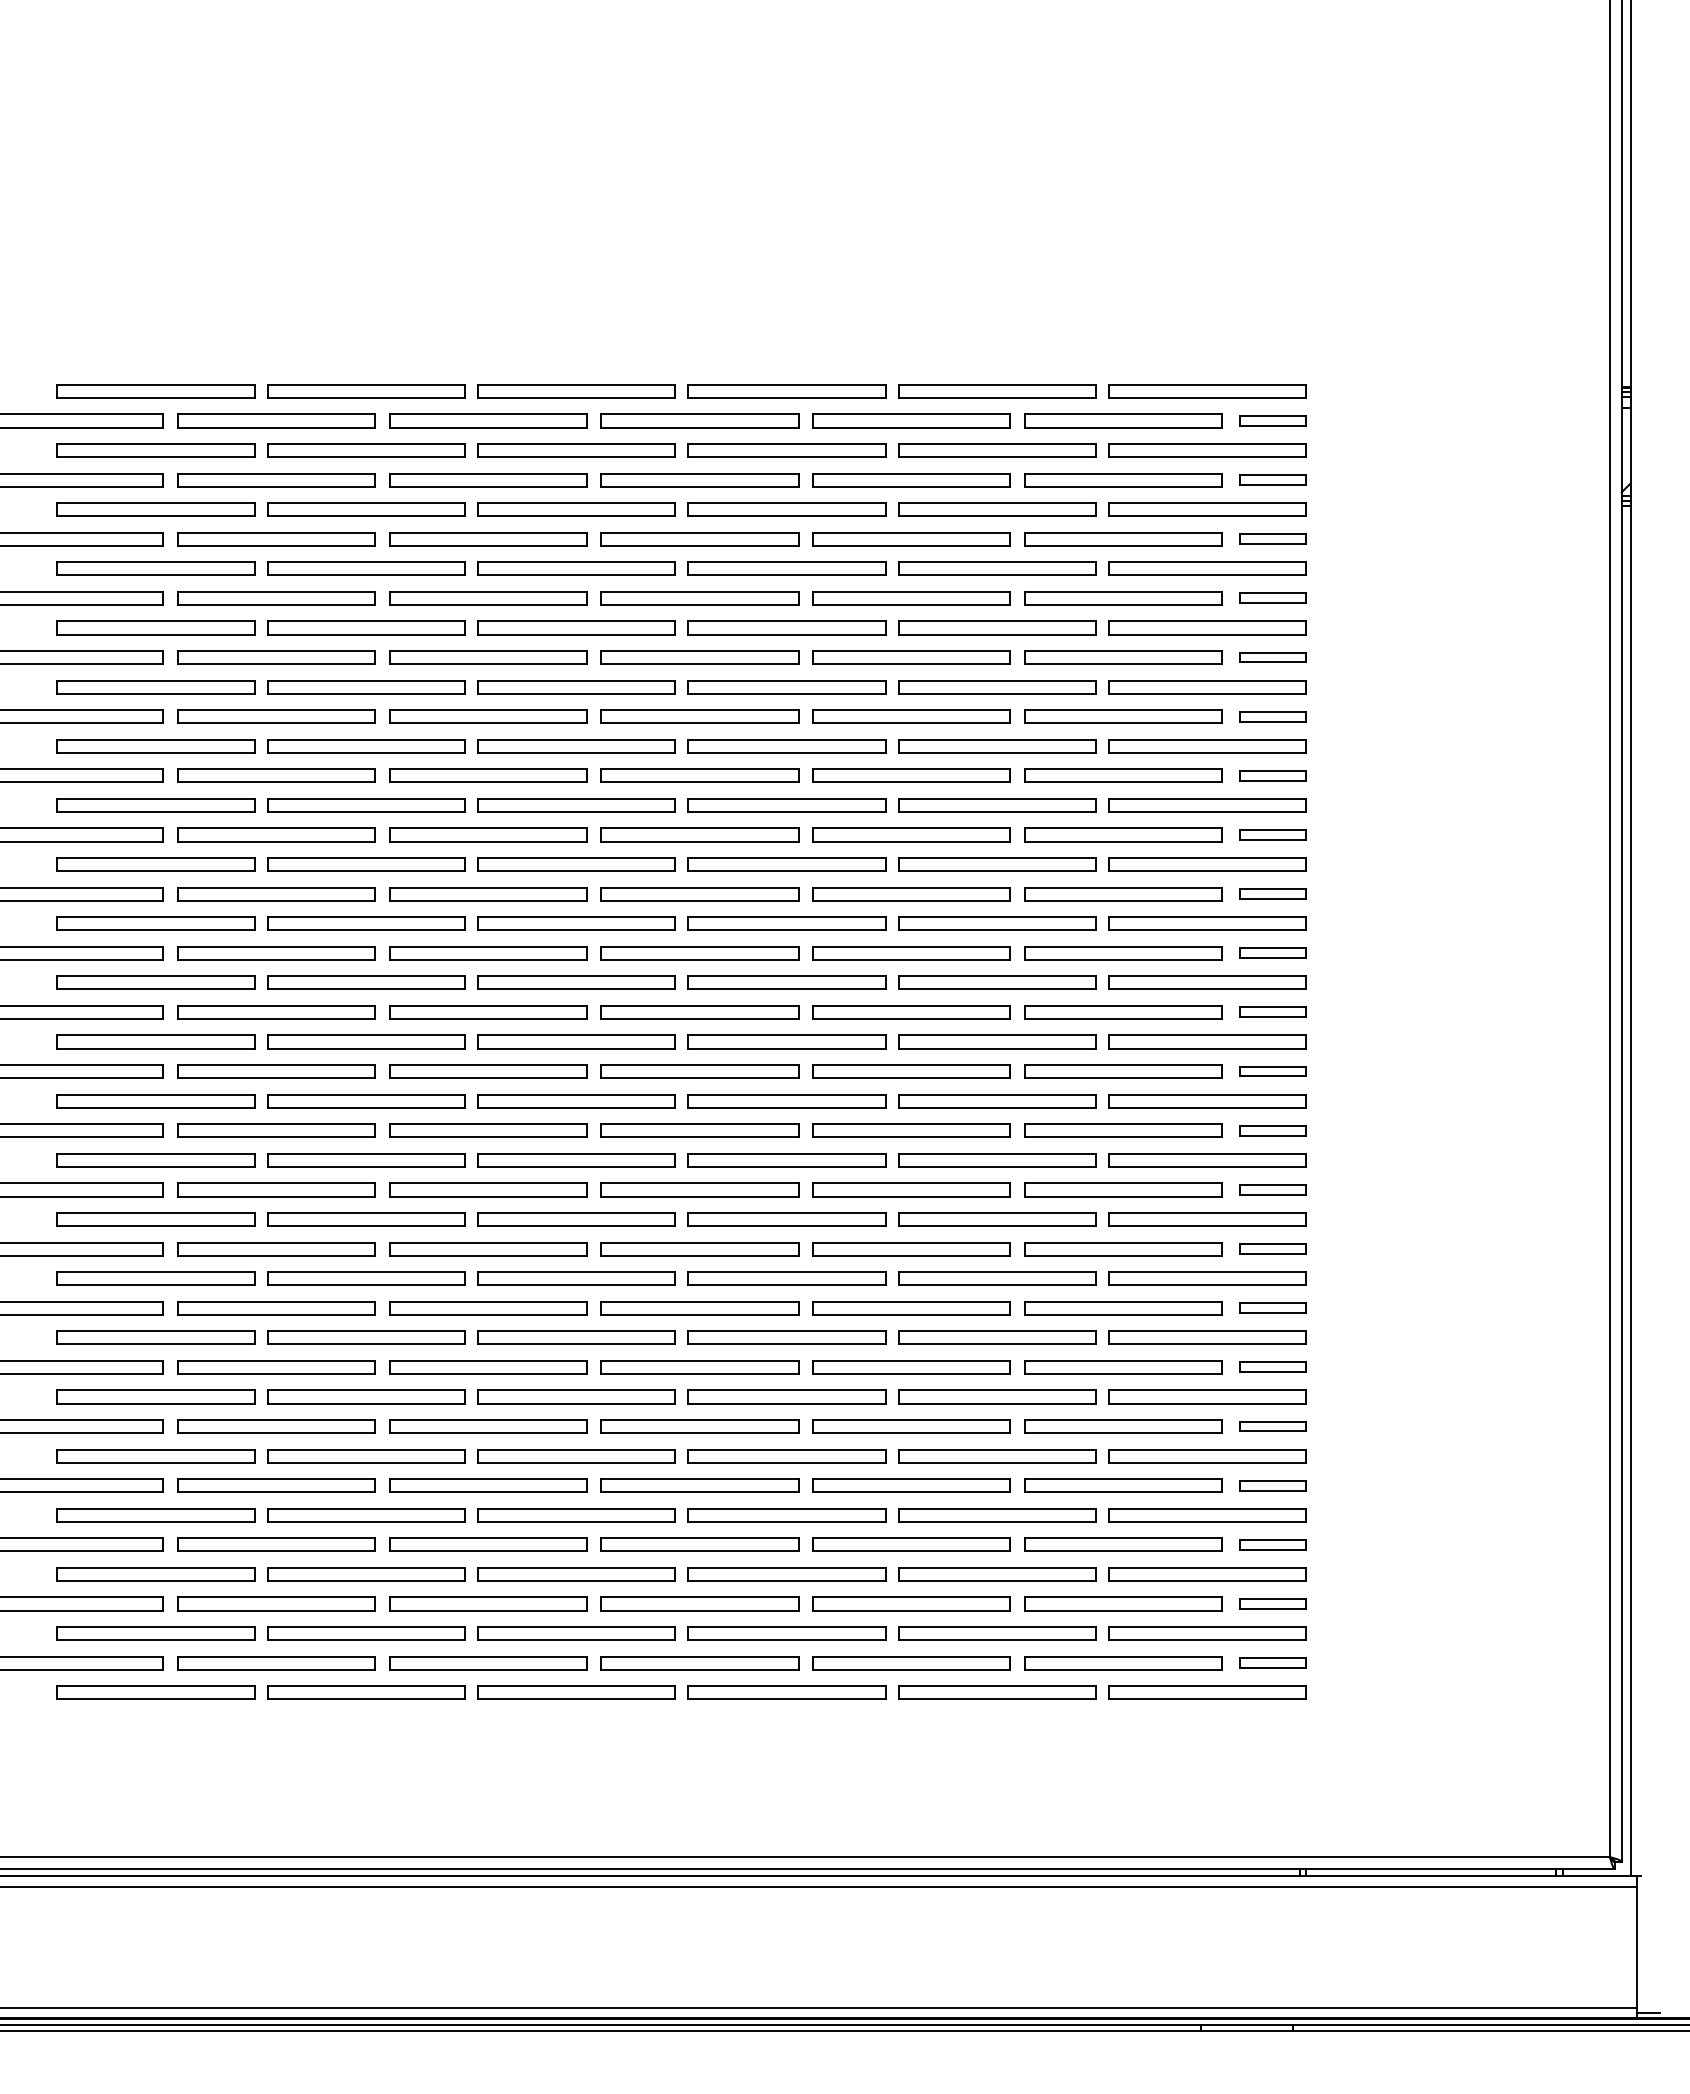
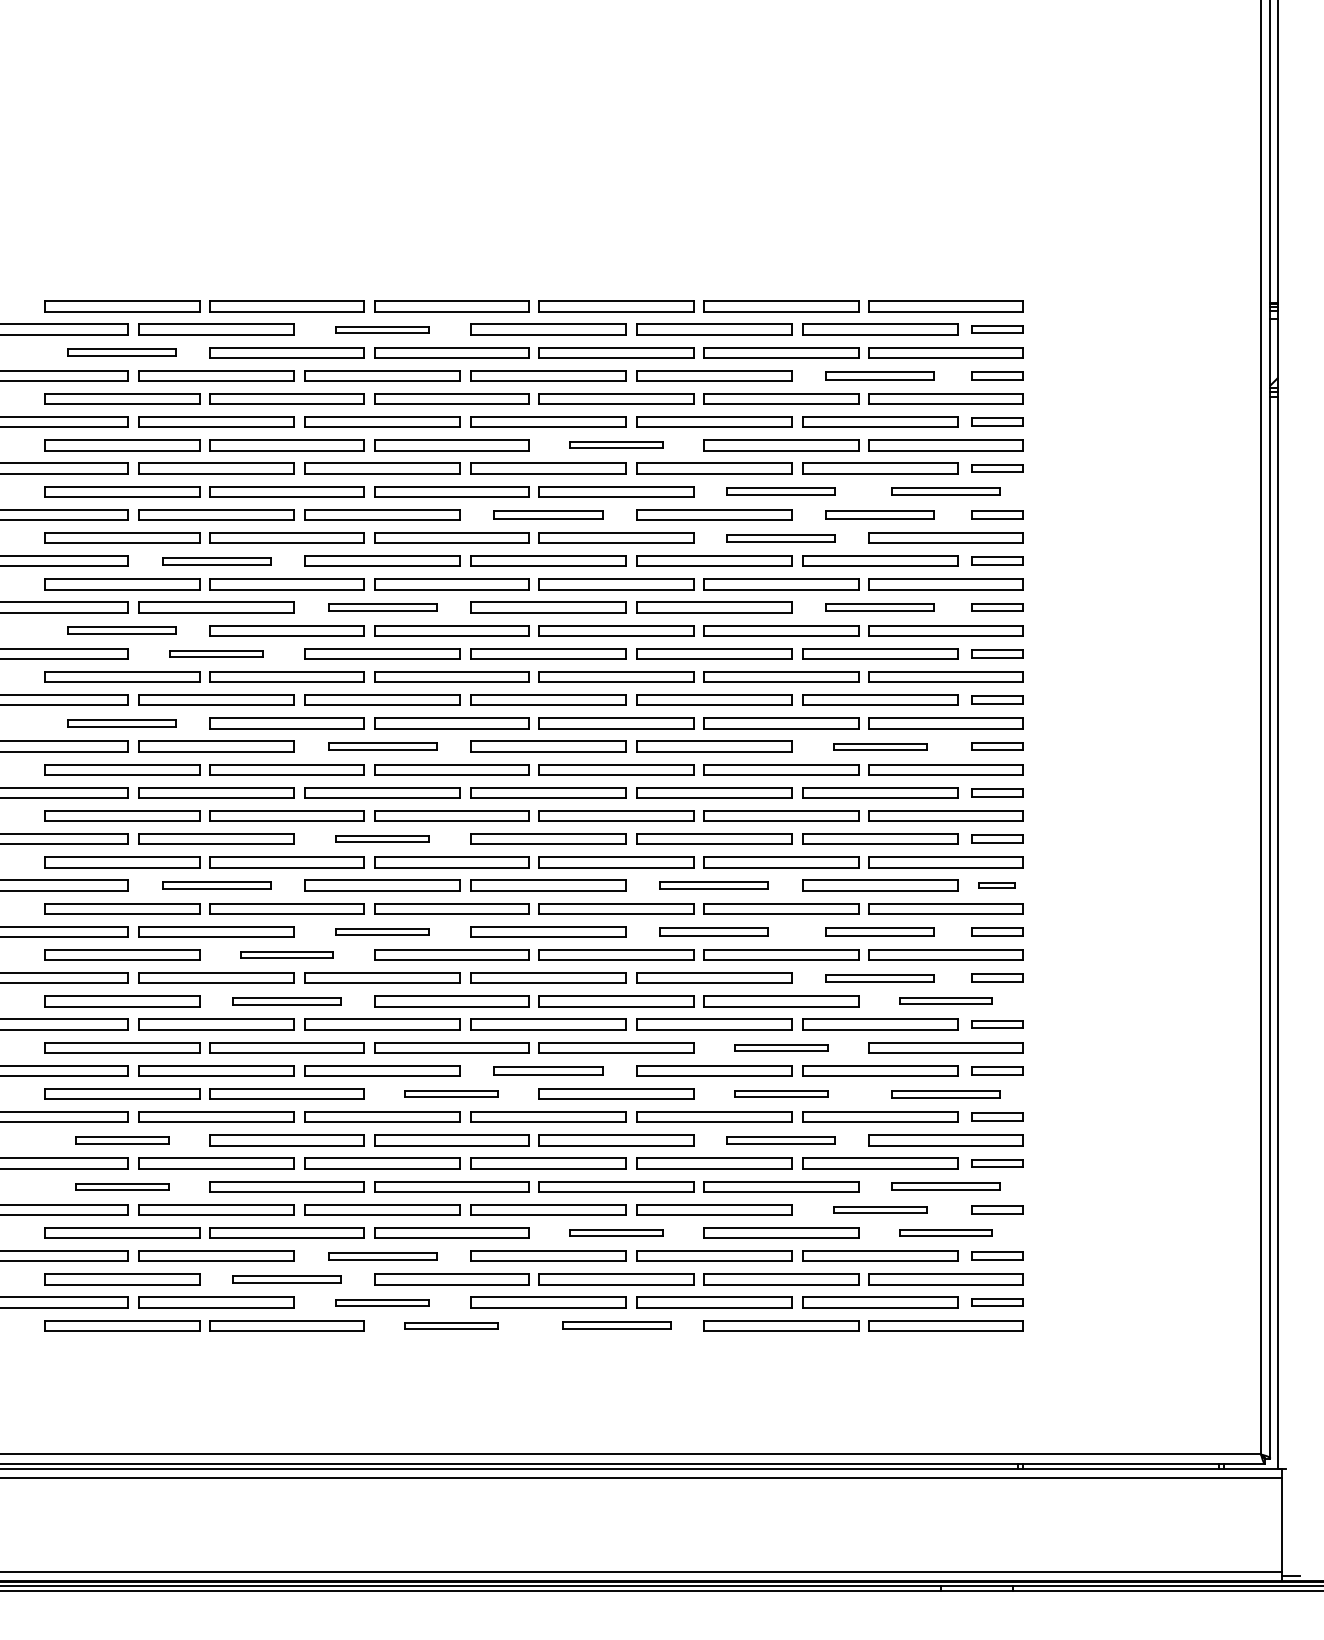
part: (488, 420) -> (382, 329), size x0.6
part: (155, 450) -> (121, 352), size x0.7
part: (1123, 480) -> (880, 376), size x0.7
part: (786, 568) -> (616, 445), size x0.6
part: (997, 627) -> (781, 491), size x0.7
part: (1207, 627) -> (945, 491), size x0.7
part: (699, 657) -> (548, 514), size x0.7
part: (1123, 657) -> (880, 514), size x0.7
part: (997, 687) -> (781, 538), size x0.7
part: (276, 716) -> (216, 561), size x0.7
part: (488, 775) -> (382, 607), size x0.7
part: (1123, 775) -> (880, 607), size x0.7
part: (155, 805) -> (121, 630), size x0.7
part: (276, 834) -> (216, 653), size x0.6
part: (155, 923) -> (121, 723), size x0.7
part: (488, 953) -> (382, 746), size x0.7
part: (1123, 953) -> (880, 746), size x0.6
part: (488, 1071) -> (382, 839), size x0.6
part: (276, 1130) -> (216, 885), size x0.7
part: (911, 1130) -> (714, 885), size x0.7
part: (1272, 1130) -> (996, 885), size x0.7
part: (488, 1189) -> (382, 931), size x0.6
part: (911, 1189) -> (714, 931), size x0.7
part: (1123, 1189) -> (880, 931), size x0.7
part: (366, 1219) -> (287, 955), size x0.6
part: (1123, 1249) -> (880, 978), size x0.7
part: (366, 1278) -> (287, 1001), size x0.7
part: (1207, 1278) -> (945, 1001), size x0.6
part: (997, 1337) -> (781, 1047), size x0.6
part: (699, 1367) -> (548, 1071), size x0.7
part: (576, 1396) -> (451, 1093), size x0.6
part: (997, 1396) -> (781, 1093), size x0.6
part: (1207, 1396) -> (945, 1093), size x0.7
part: (155, 1456) -> (121, 1140), size x0.6
part: (997, 1456) -> (781, 1140), size x0.7
part: (155, 1515) -> (121, 1186), size x0.6
part: (1207, 1515) -> (945, 1186), size x0.7
part: (1123, 1544) -> (880, 1209), size x0.6
part: (786, 1574) -> (616, 1233), size x0.6
part: (1207, 1574) -> (945, 1233), size x0.6
part: (488, 1603) -> (382, 1255), size x0.7
part: (366, 1633) -> (287, 1279), size x0.7
part: (488, 1663) -> (382, 1302), size x0.6
part: (576, 1692) -> (451, 1325), size x0.6
part: (786, 1692) -> (616, 1325), size x0.7

